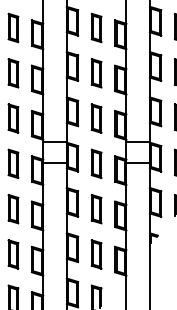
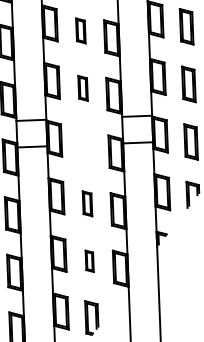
part: (96, 73) -> (80, 31), size x0.7
part: (96, 118) -> (82, 88), size x0.7
part: (96, 163) -> (85, 145), removed
part: (96, 209) -> (87, 204), size x0.7
part: (96, 254) -> (89, 261), size x0.6

